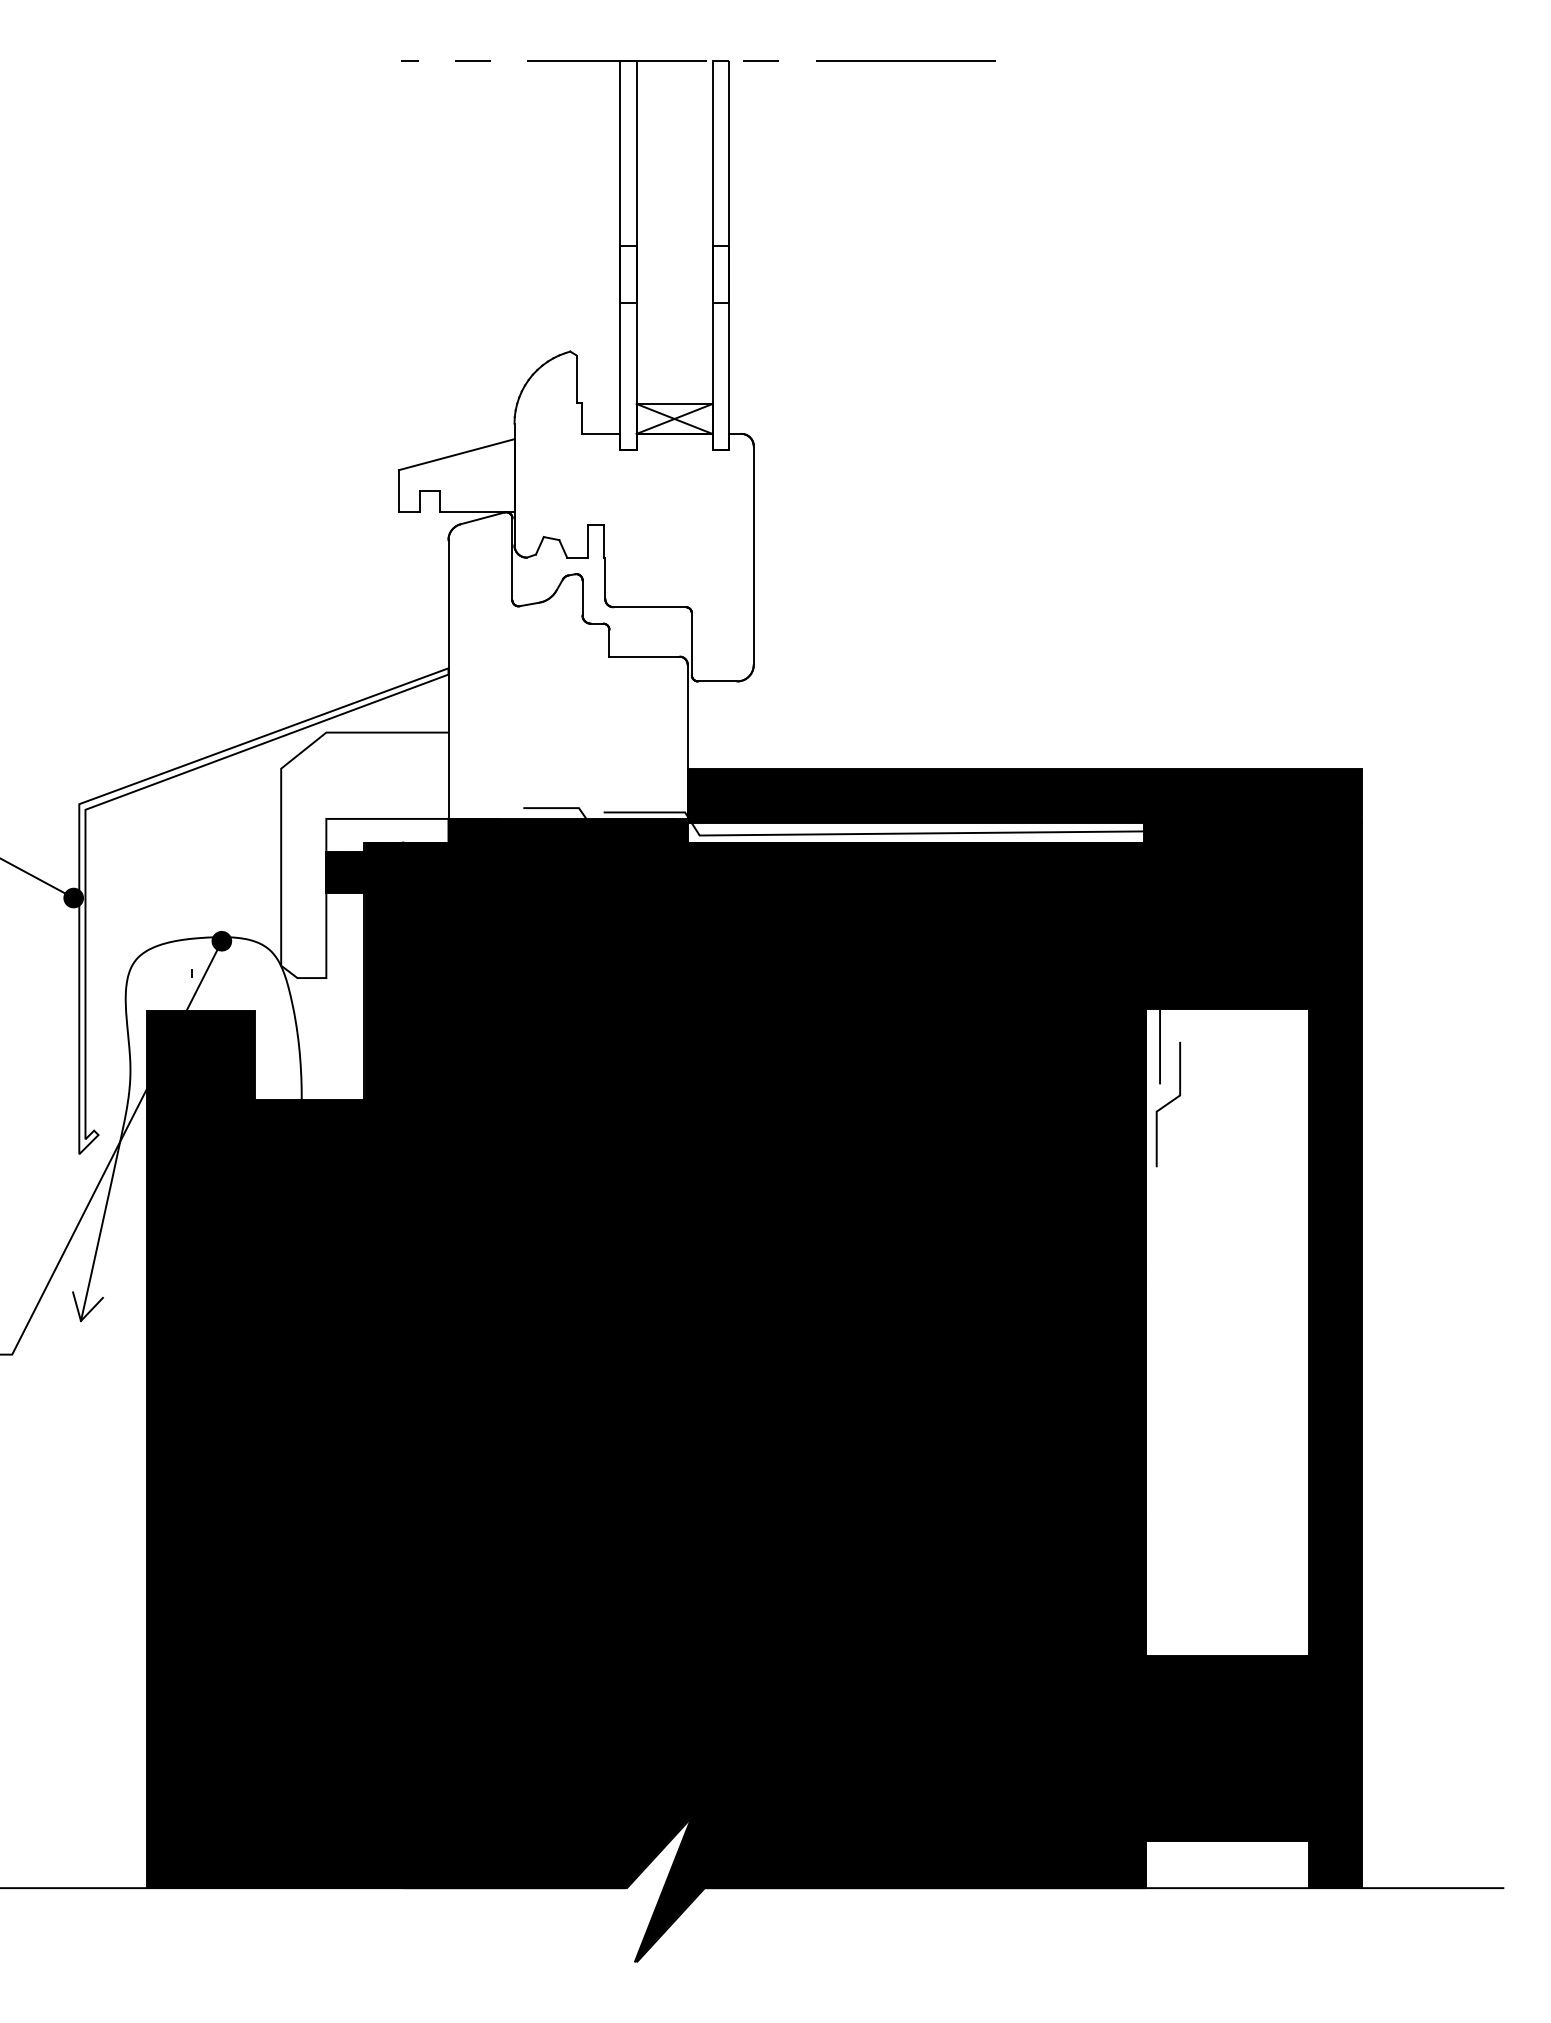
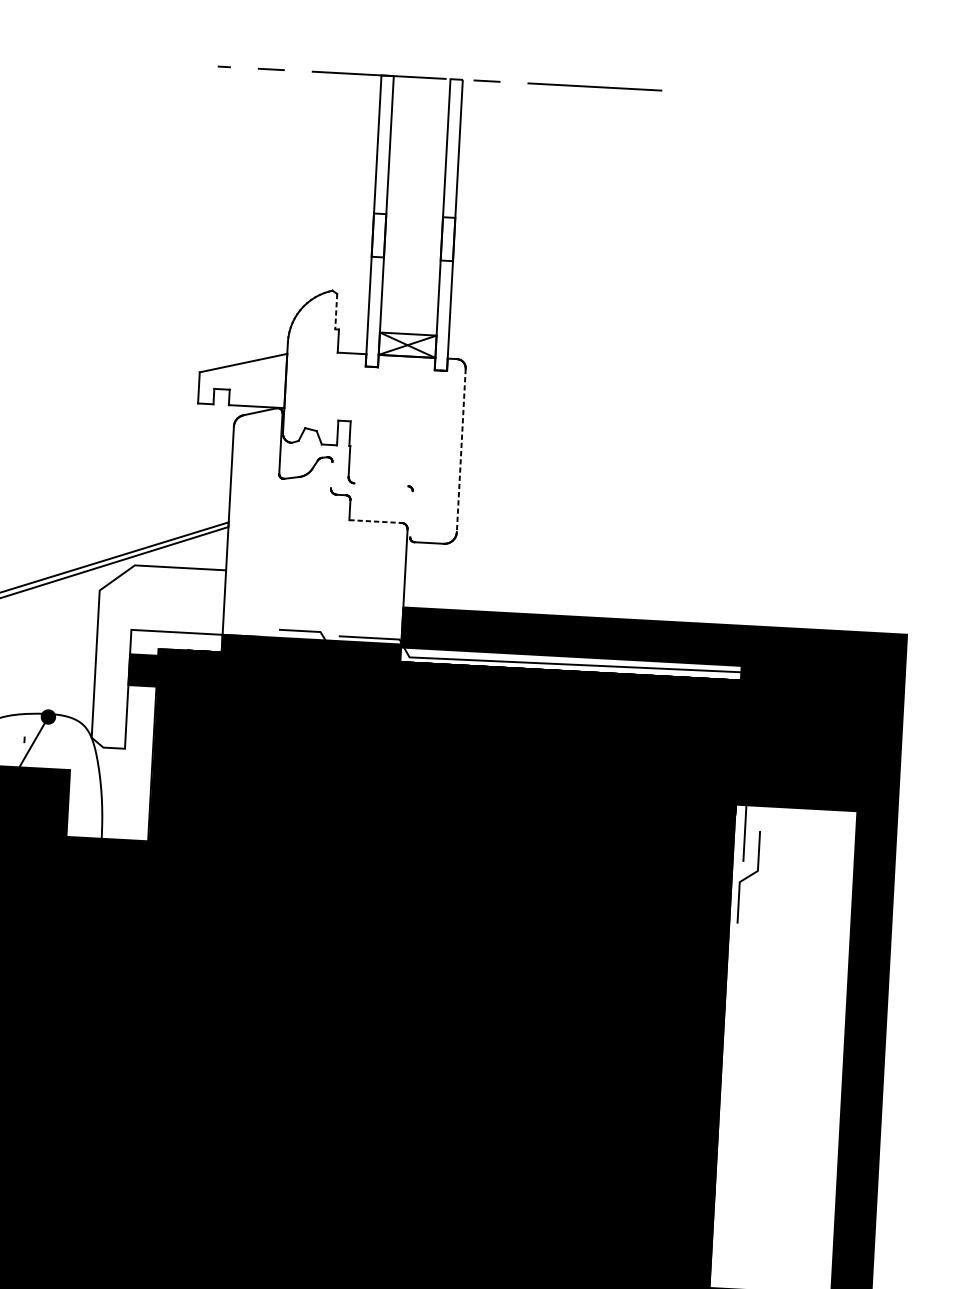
line: (576, 379) -> (336, 311), solid -> dashed
line: (753, 556) -> (461, 451), solid -> dashed
line: (582, 597) -> (331, 474), removed
line: (649, 607) -> (381, 485), removed
line: (691, 644) -> (411, 514), removed
line: (644, 656) -> (375, 521), solid -> dashed

